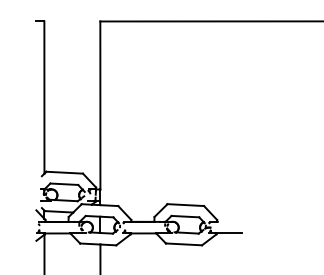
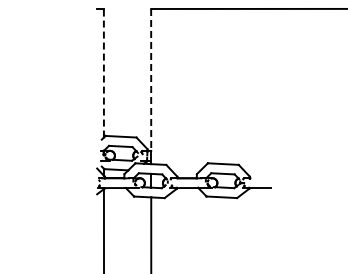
line: (43, 96) -> (103, 72), solid -> dashed
line: (100, 104) -> (151, 79), solid -> dashed

